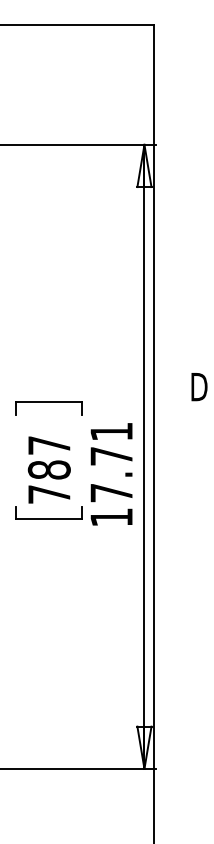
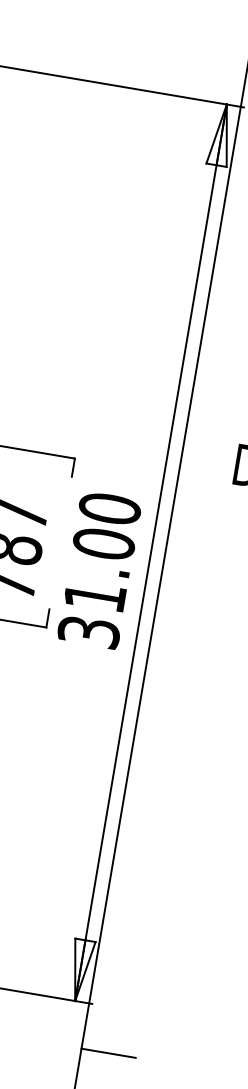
text: (111, 474) -> (99, 570), 17.71 -> 31.00
line: (172, 800) -> (107, 1053), added

